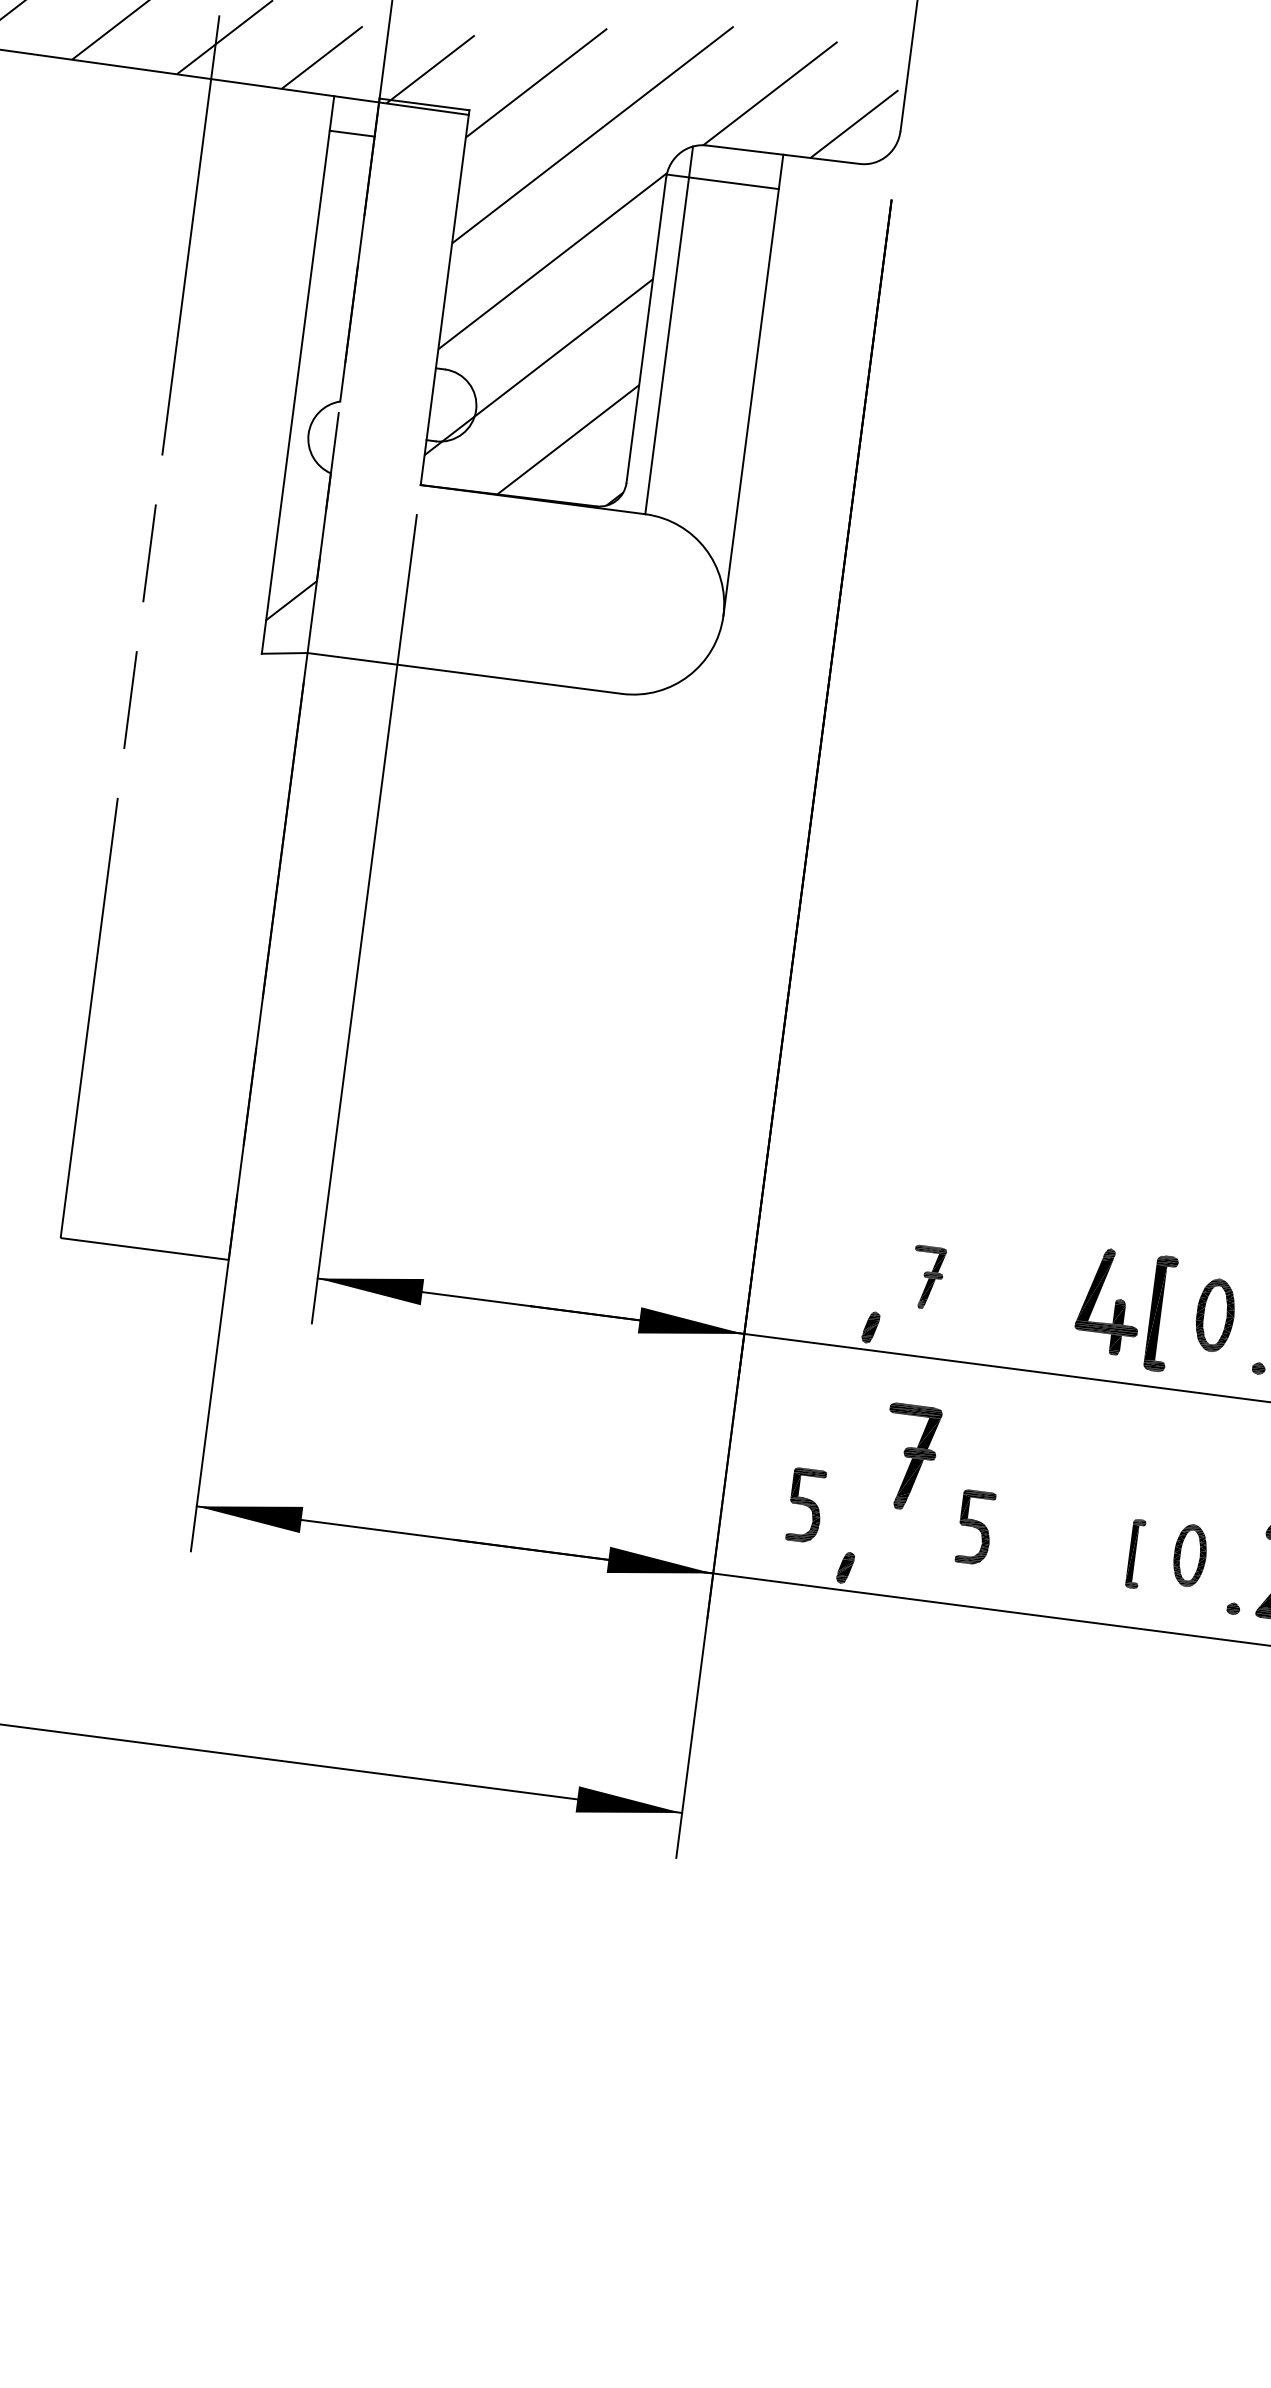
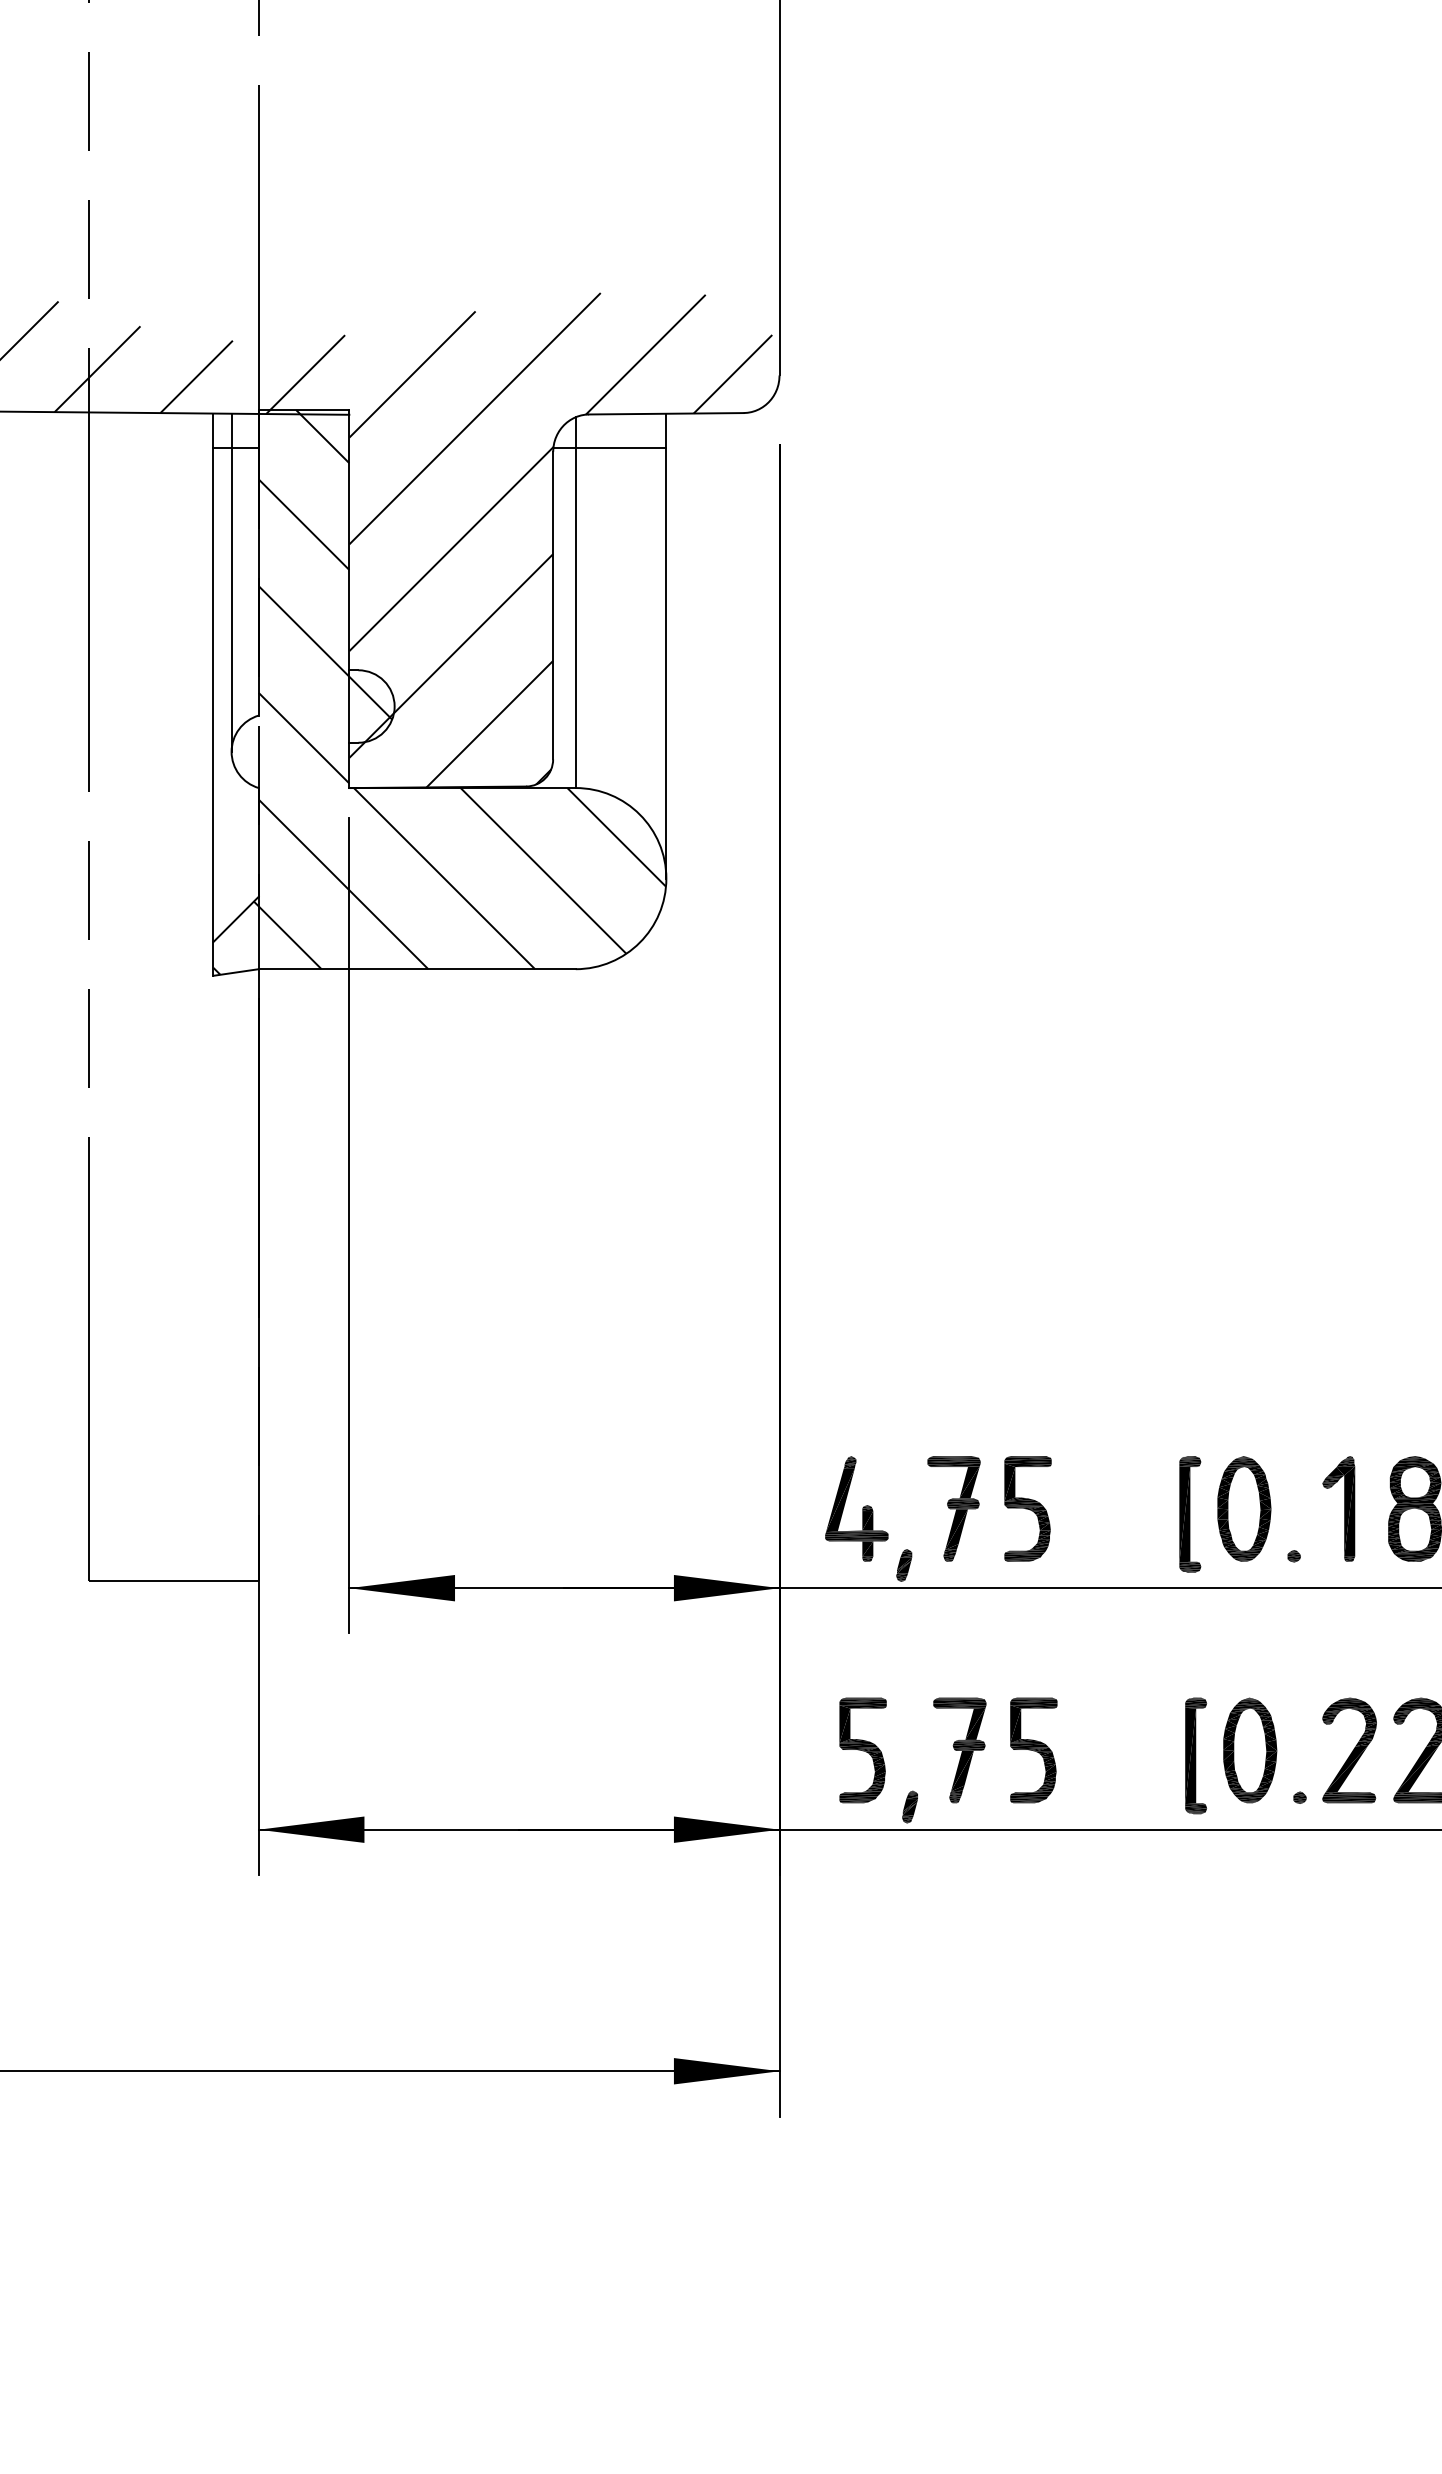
line: (330, 266) -> (231, 582), added
hatch: (522, 401) -> (439, 692), added
part: (927, 1277) -> (953, 1508), size x1.67
part: (1000, 1286) -> (1027, 1508), added
part: (1109, 1301) -> (856, 1508), moved
part: (1215, 1314) -> (1244, 1508), size x1.43
part: (909, 1457) -> (959, 1750), moved
part: (805, 1505) -> (862, 1750), size x1.43
part: (975, 1527) -> (1033, 1750), size x1.43
part: (1135, 1553) -> (1195, 1755), size x1.67
part: (1190, 1555) -> (1250, 1750), size x1.67

